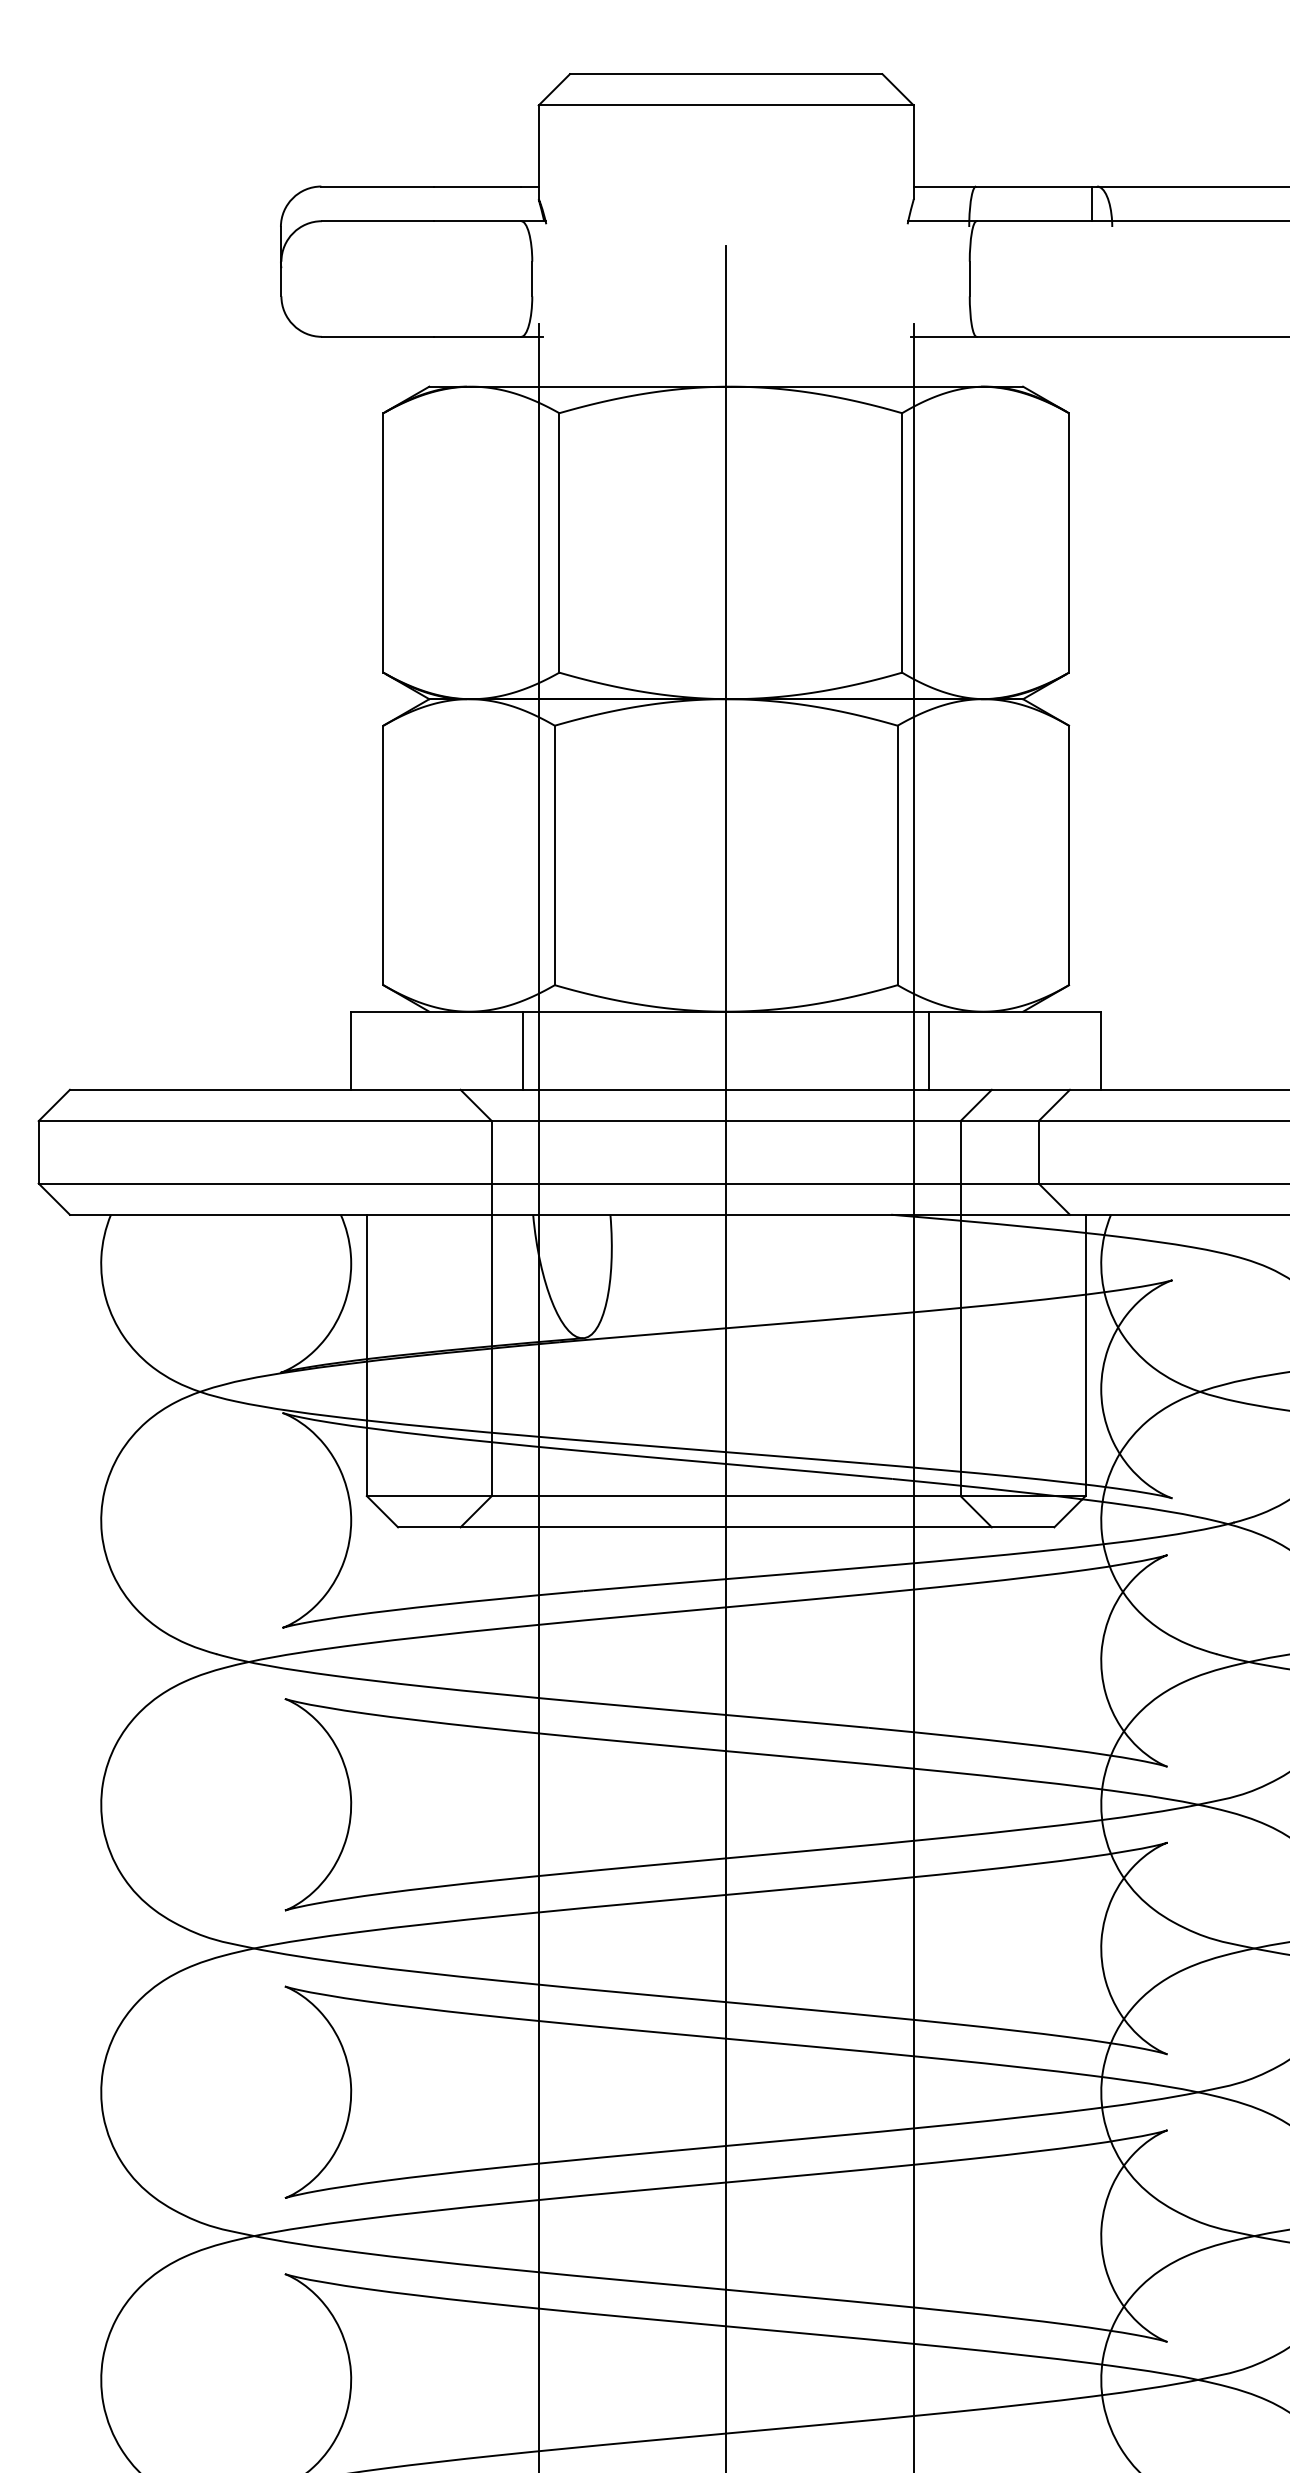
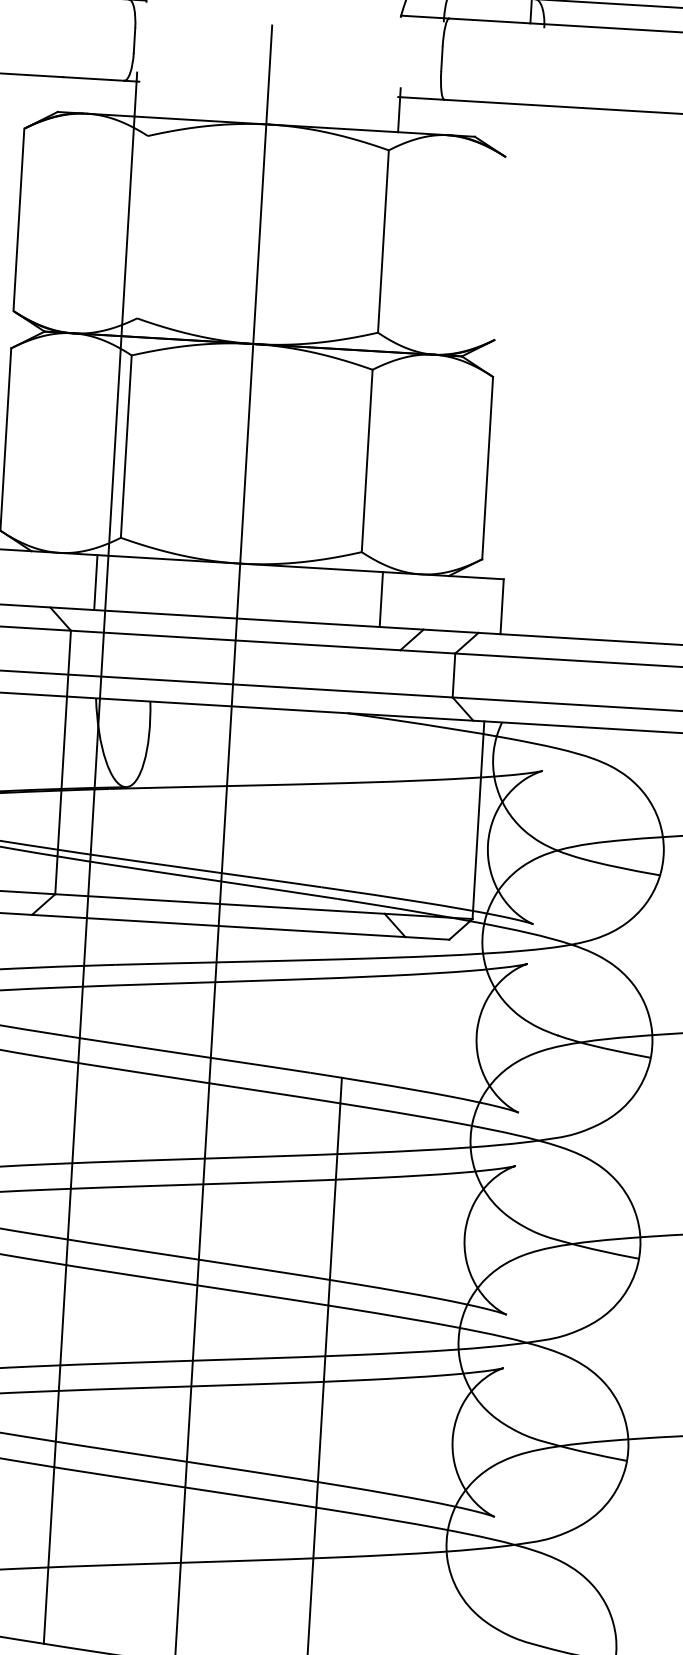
line: (559, 542) -> (142, 226), removed
line: (1069, 542) -> (501, 248), removed
line: (913, 1059) -> (369, 605), removed
line: (960, 1308) -> (392, 781), removed

